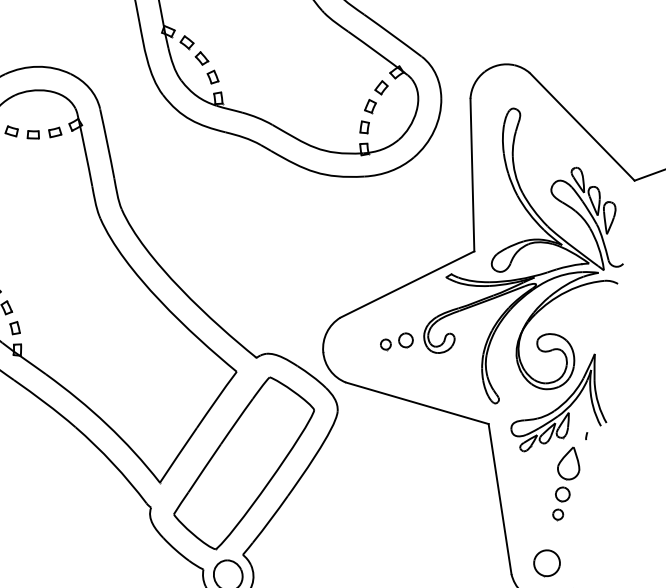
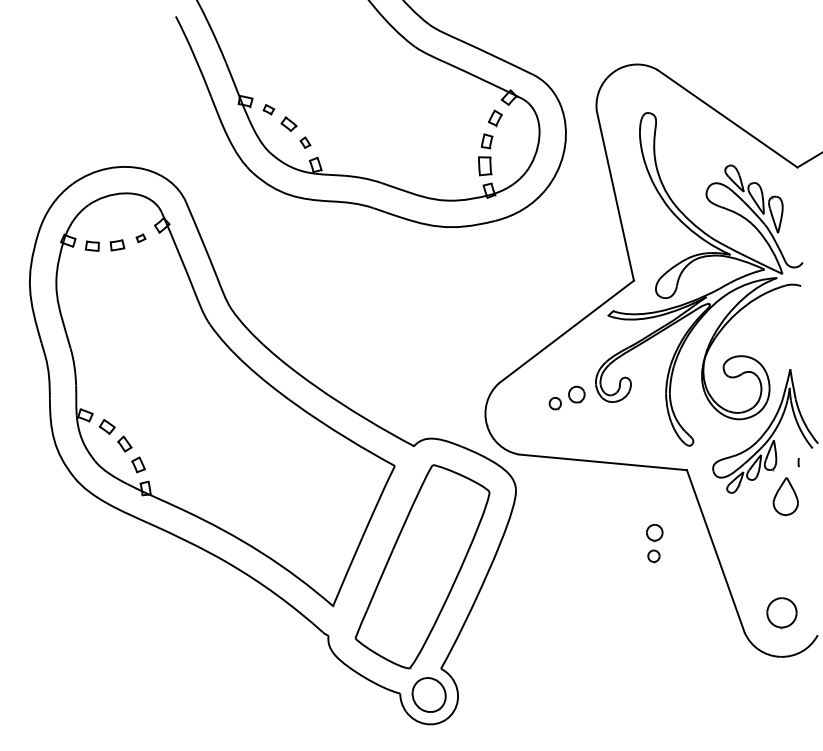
part: (186, 42) -> (268, 109), size x0.7
part: (213, 77) -> (305, 142), size x0.7
part: (364, 127) -> (484, 166), size x1.4
part: (54, 132) -> (140, 238), size x0.6
part: (560, 503) -> (654, 543), moved

